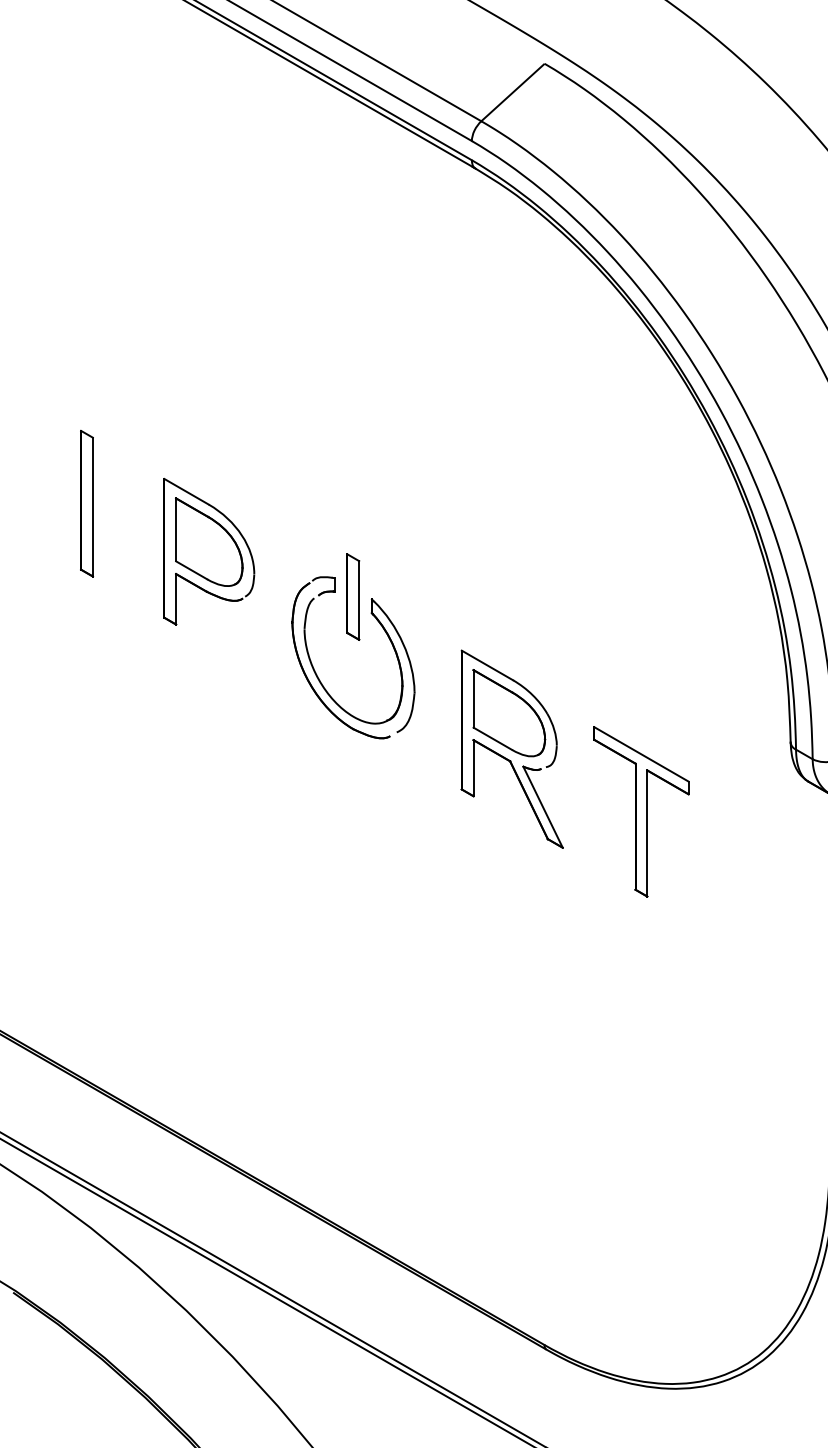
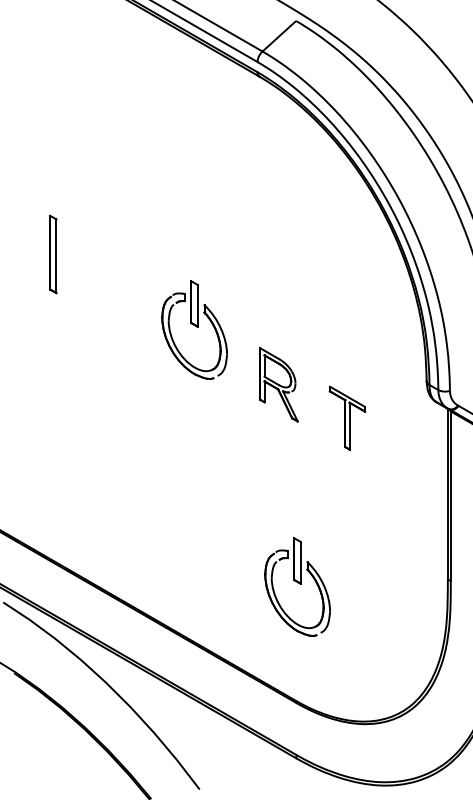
part: (208, 550) -> (117, 279), removed
part: (511, 748) -> (278, 384), size x0.7
part: (641, 812) -> (347, 418), size x0.7
part: (547, 1129) -> (297, 586), added

